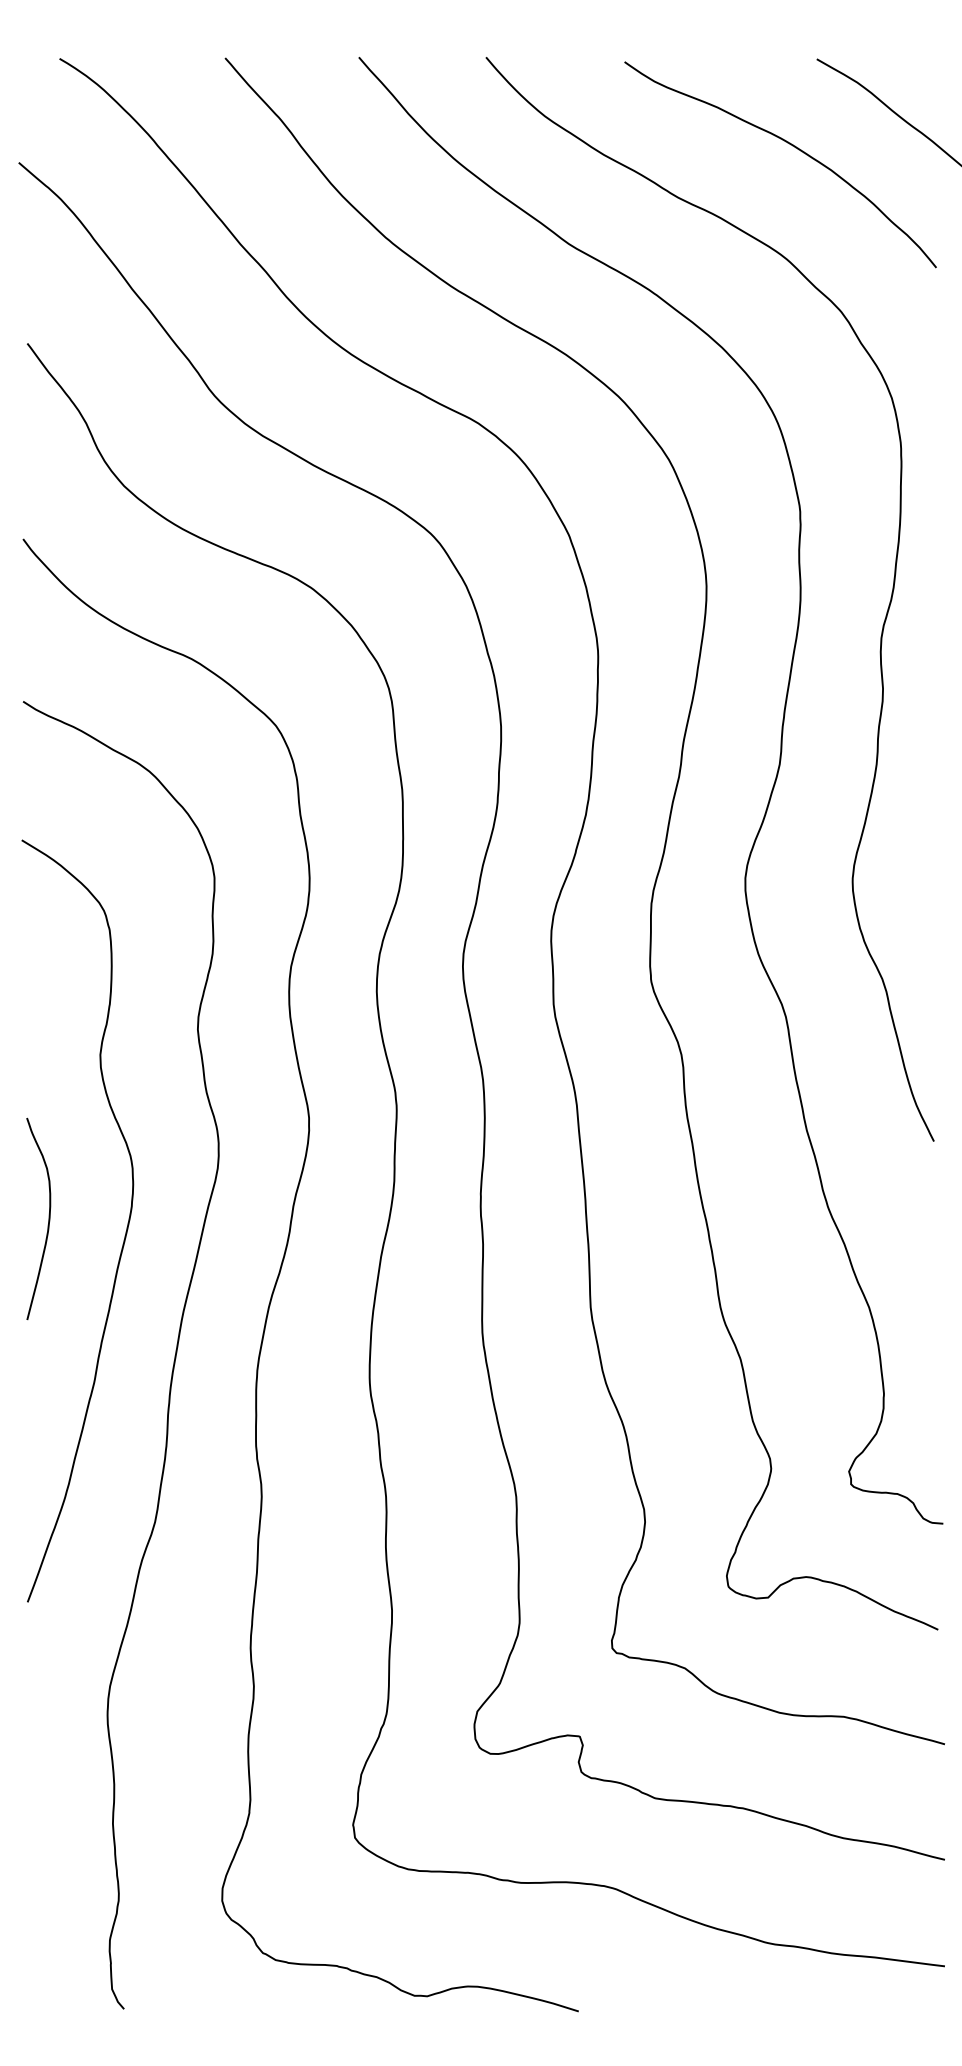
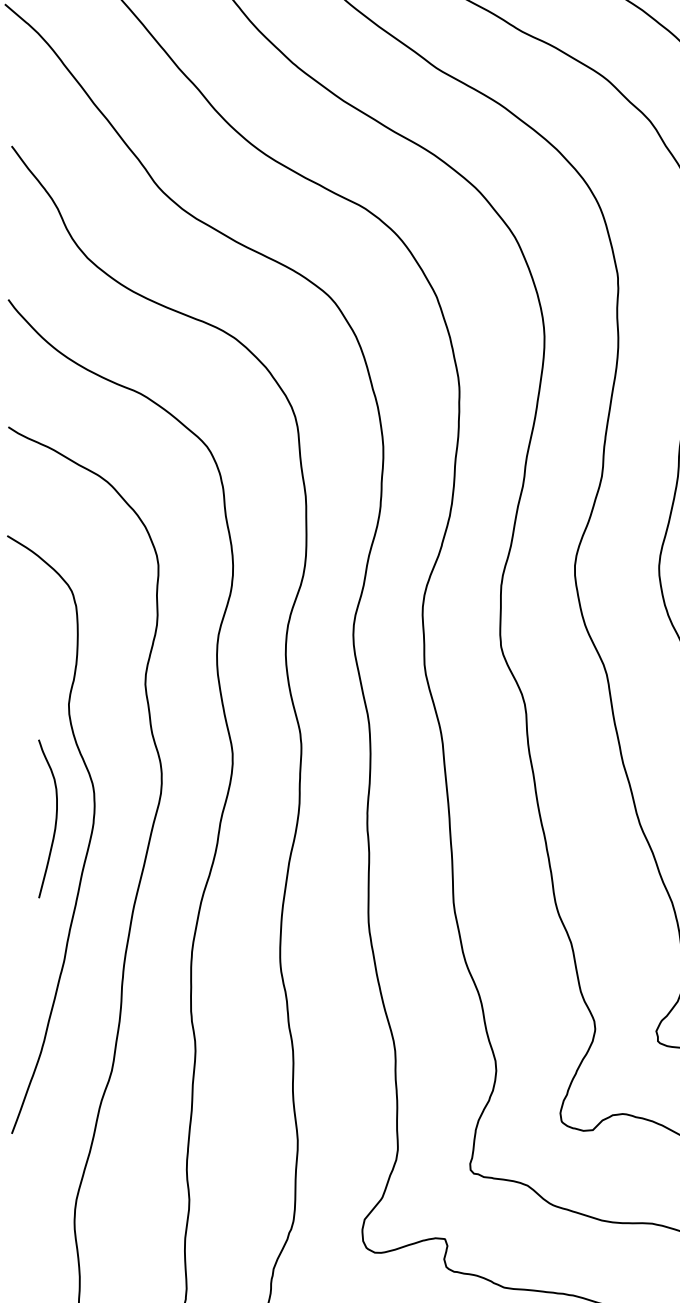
curve: (48, 1218) -> (55, 818), moved

